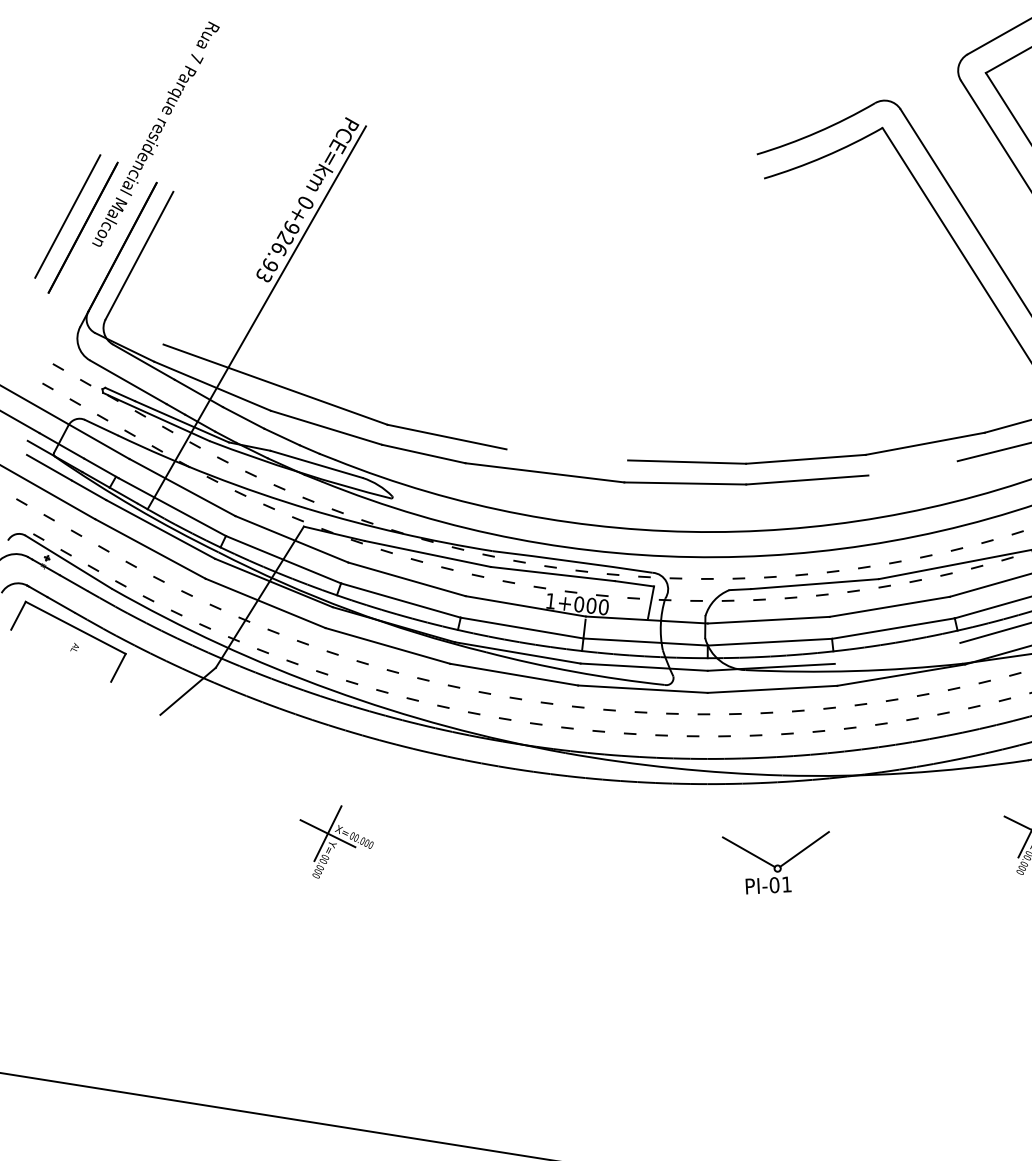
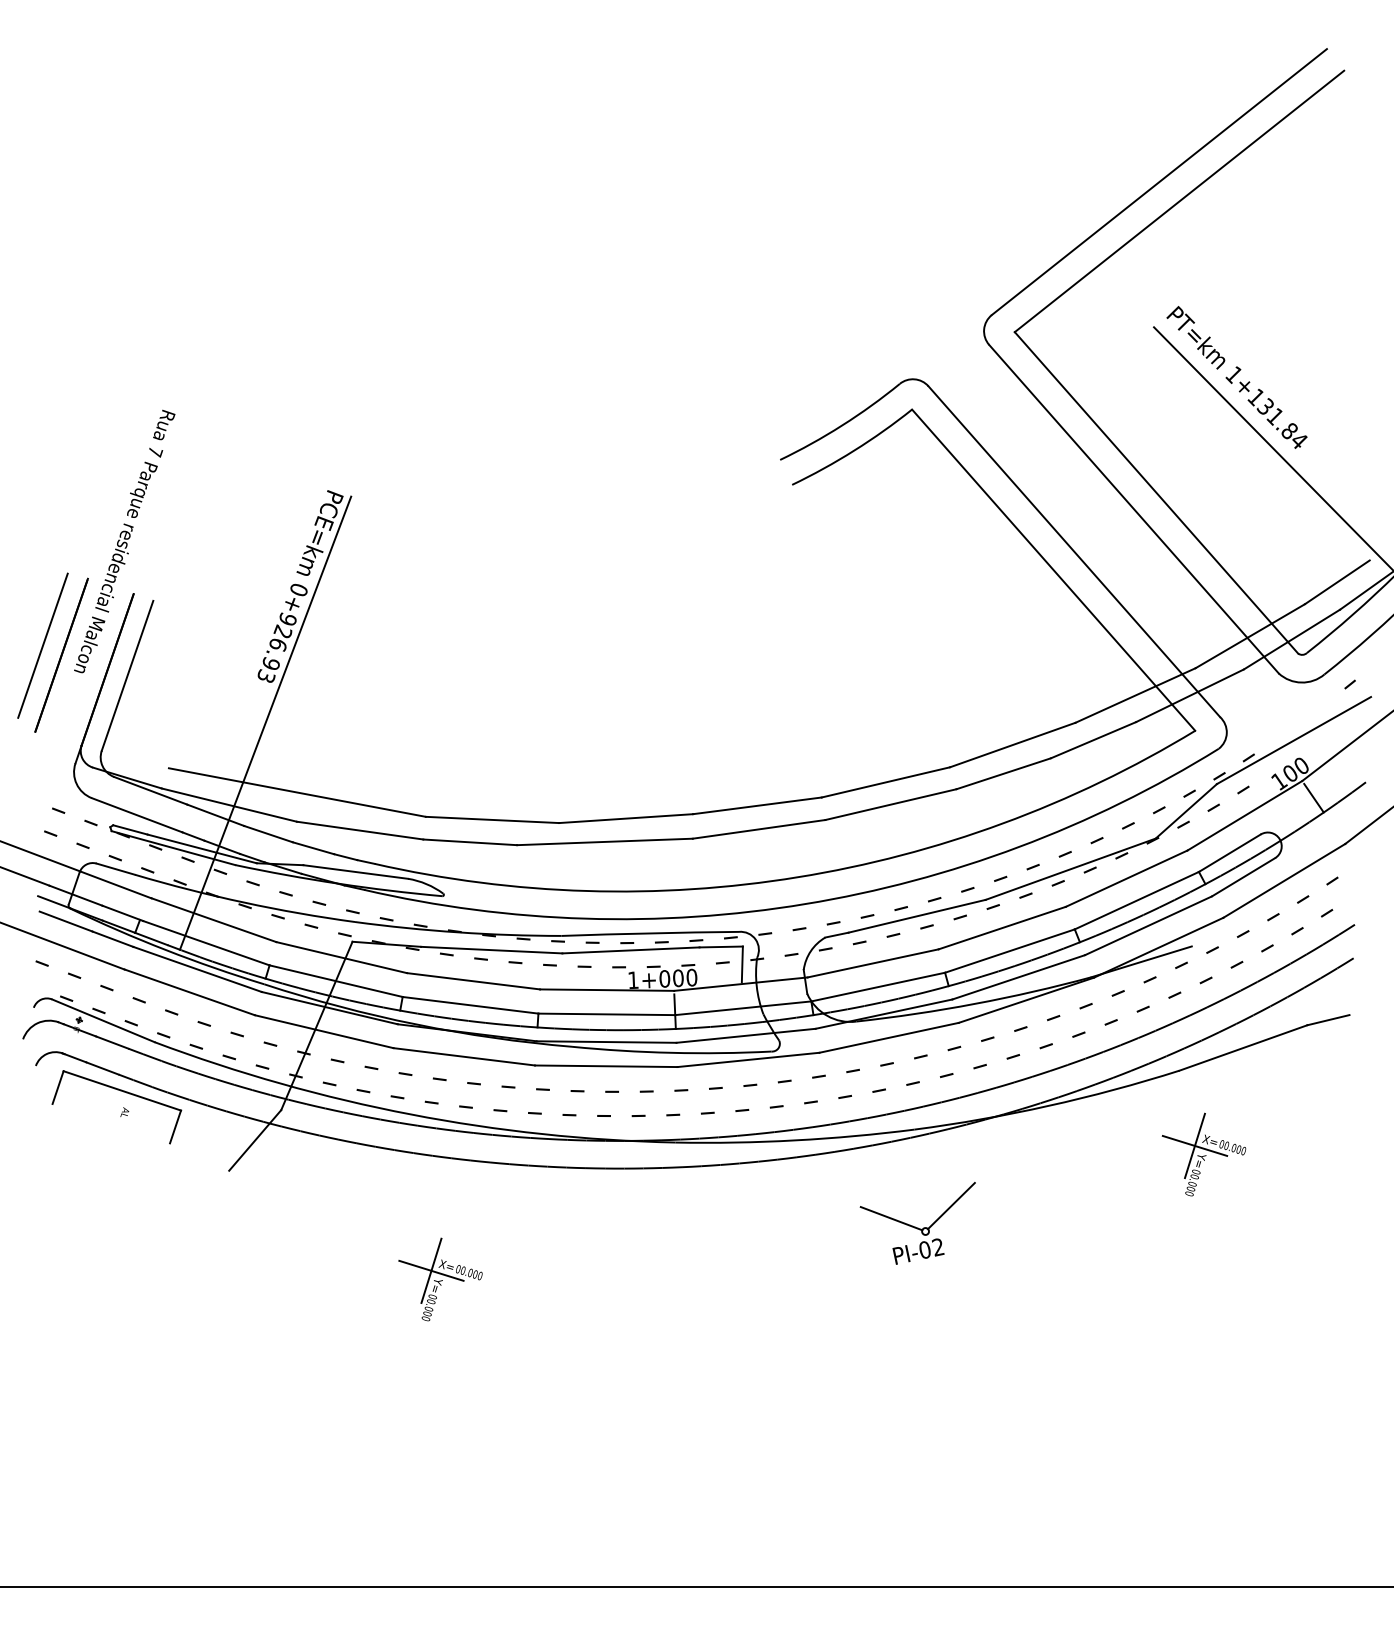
line: (567, 454) -> (626, 818), added
line: (912, 468) -> (1003, 773), added
line: (897, 653) -> (1018, 977), added
text: (787, 884) -> (938, 1247), PI-01 -> PI-02

